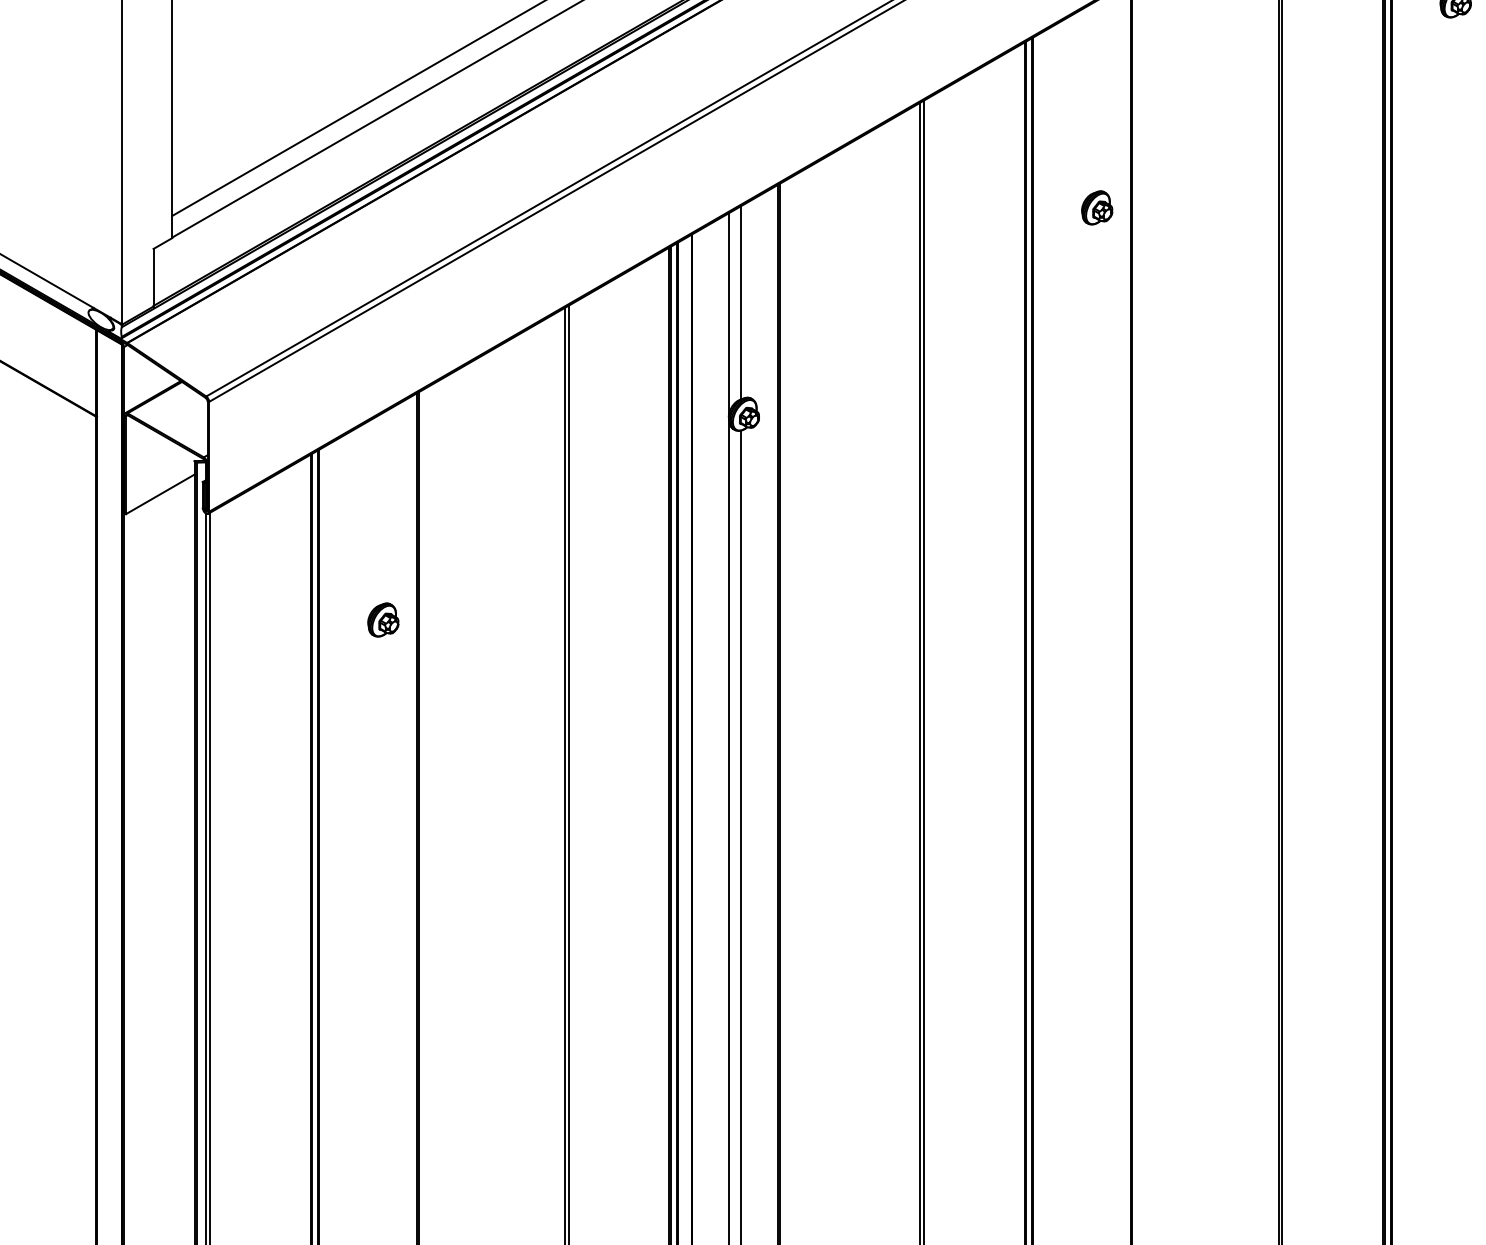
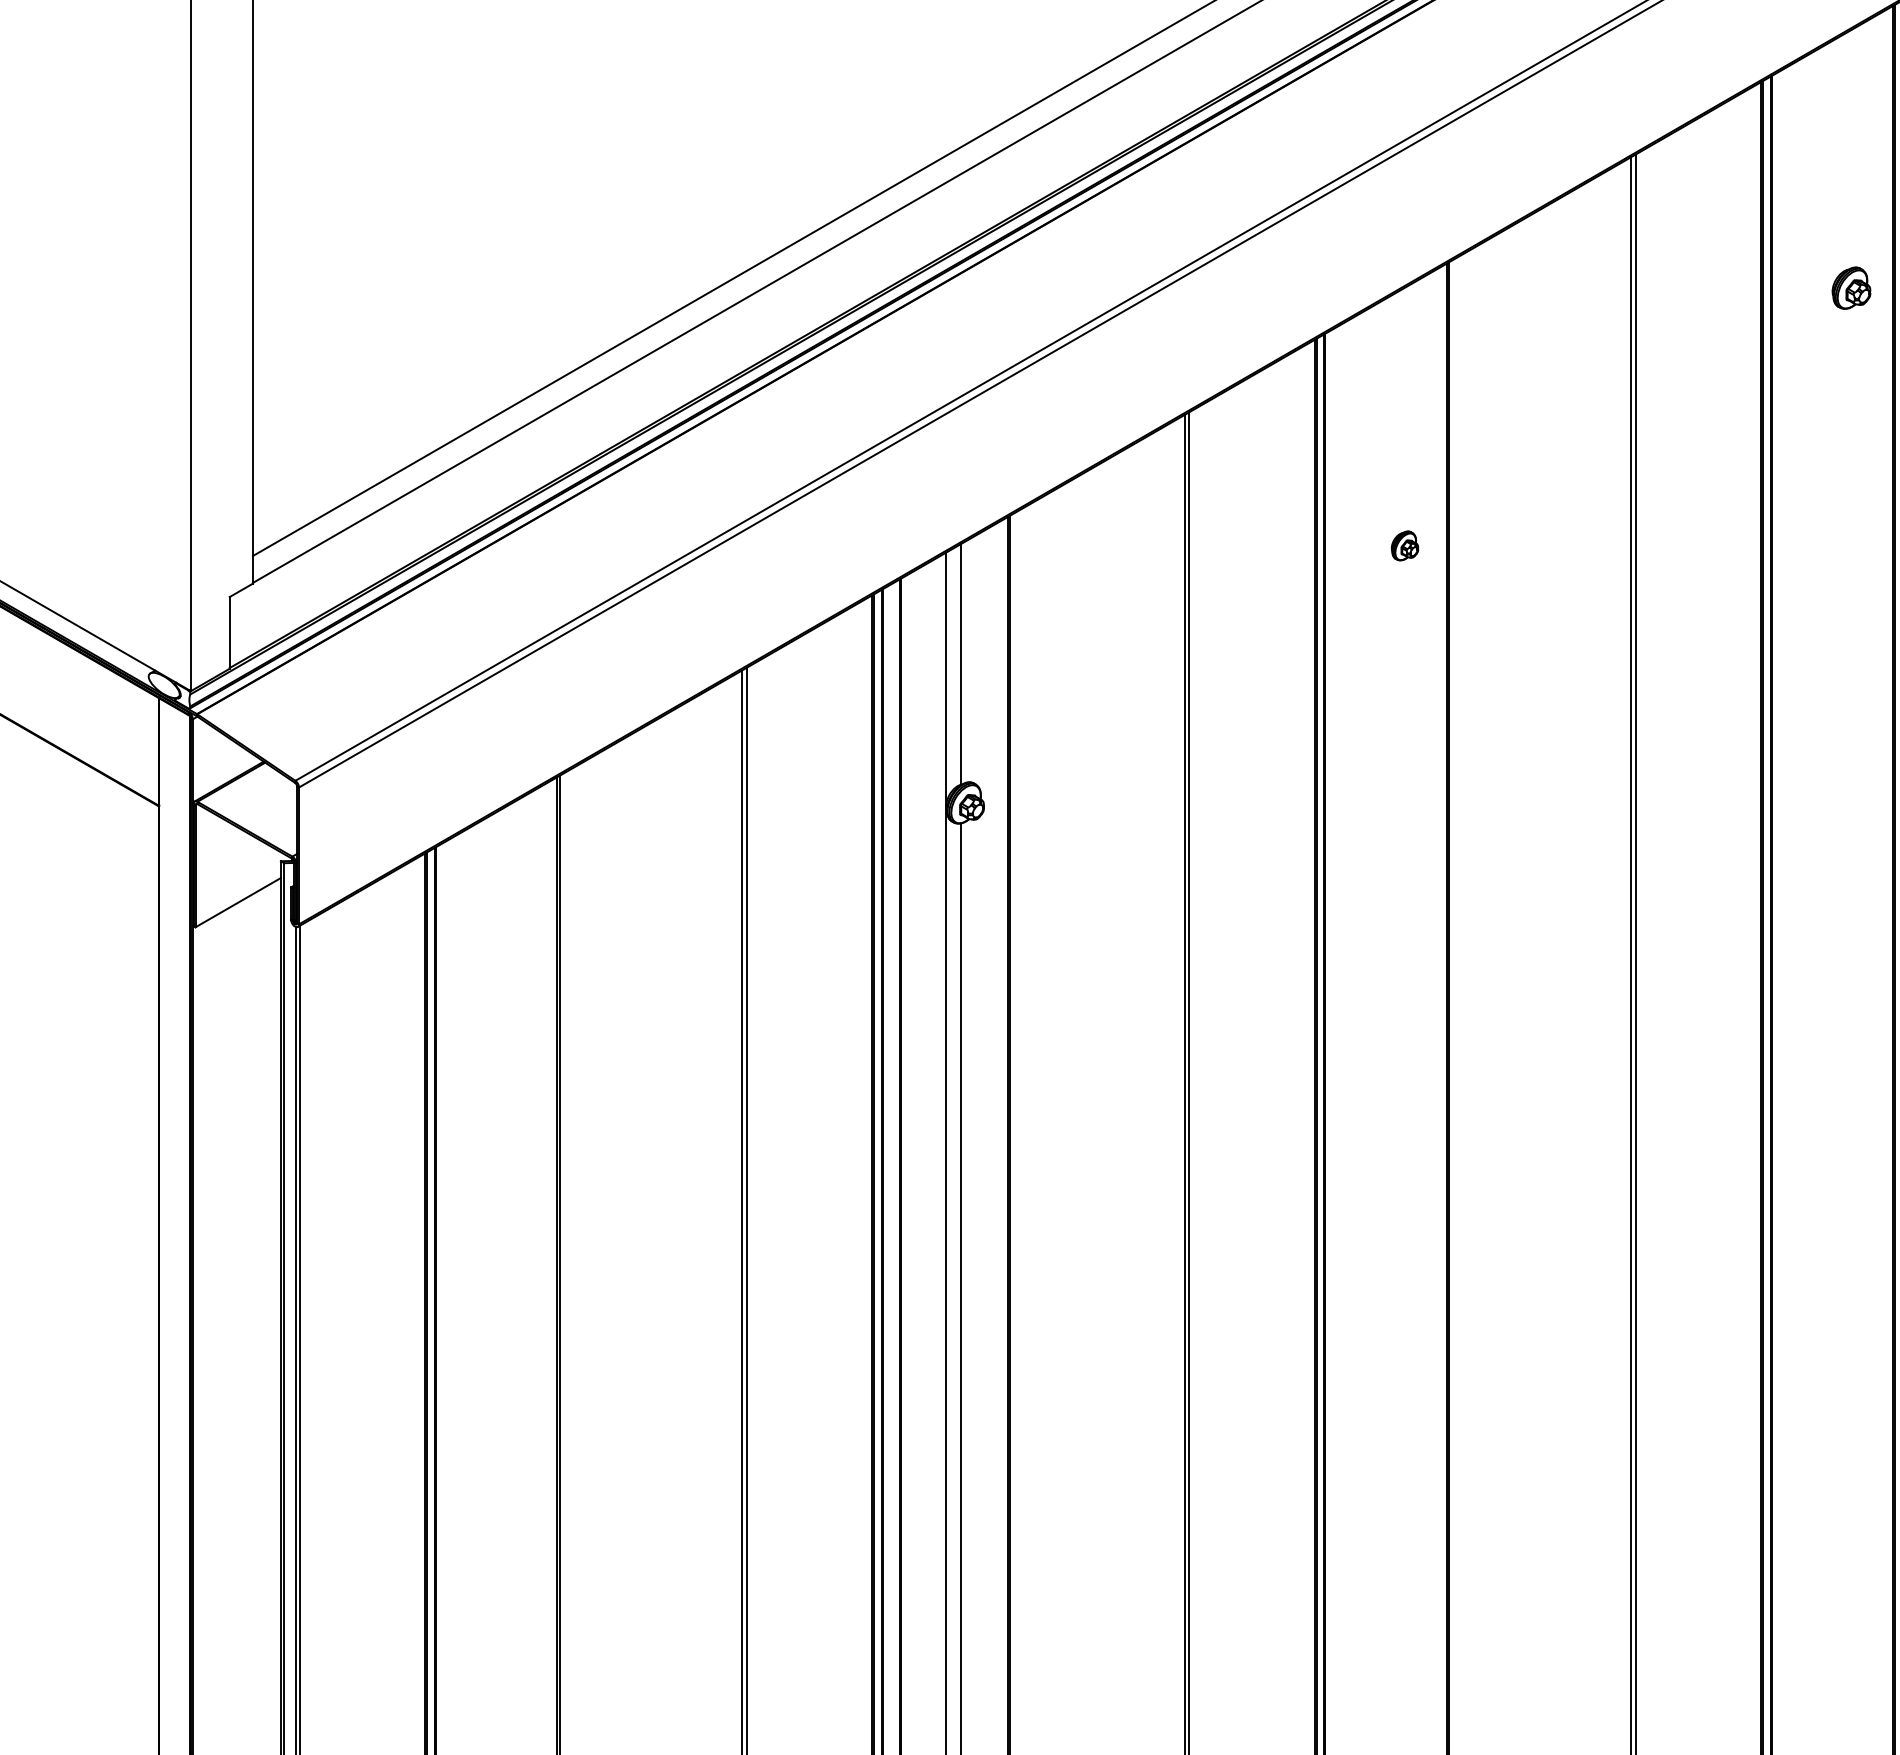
part: (1096, 207) -> (1404, 545), size x0.7
part: (382, 619) -> (515, 1058), removed

